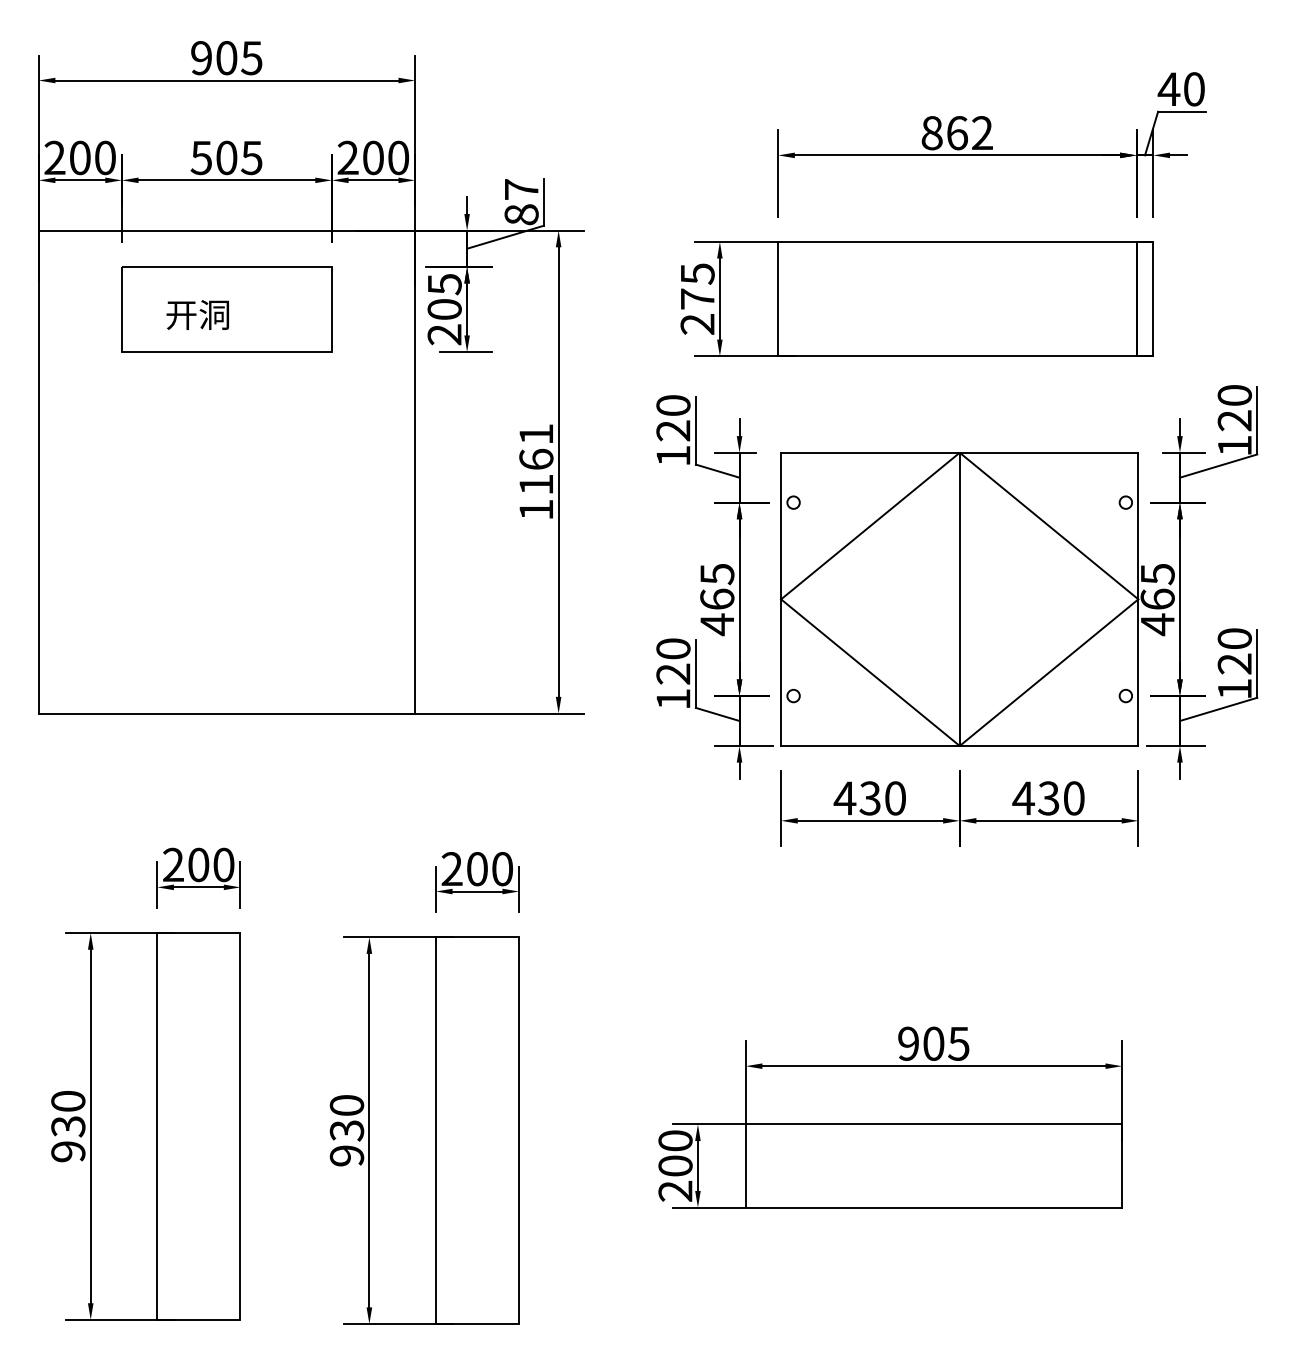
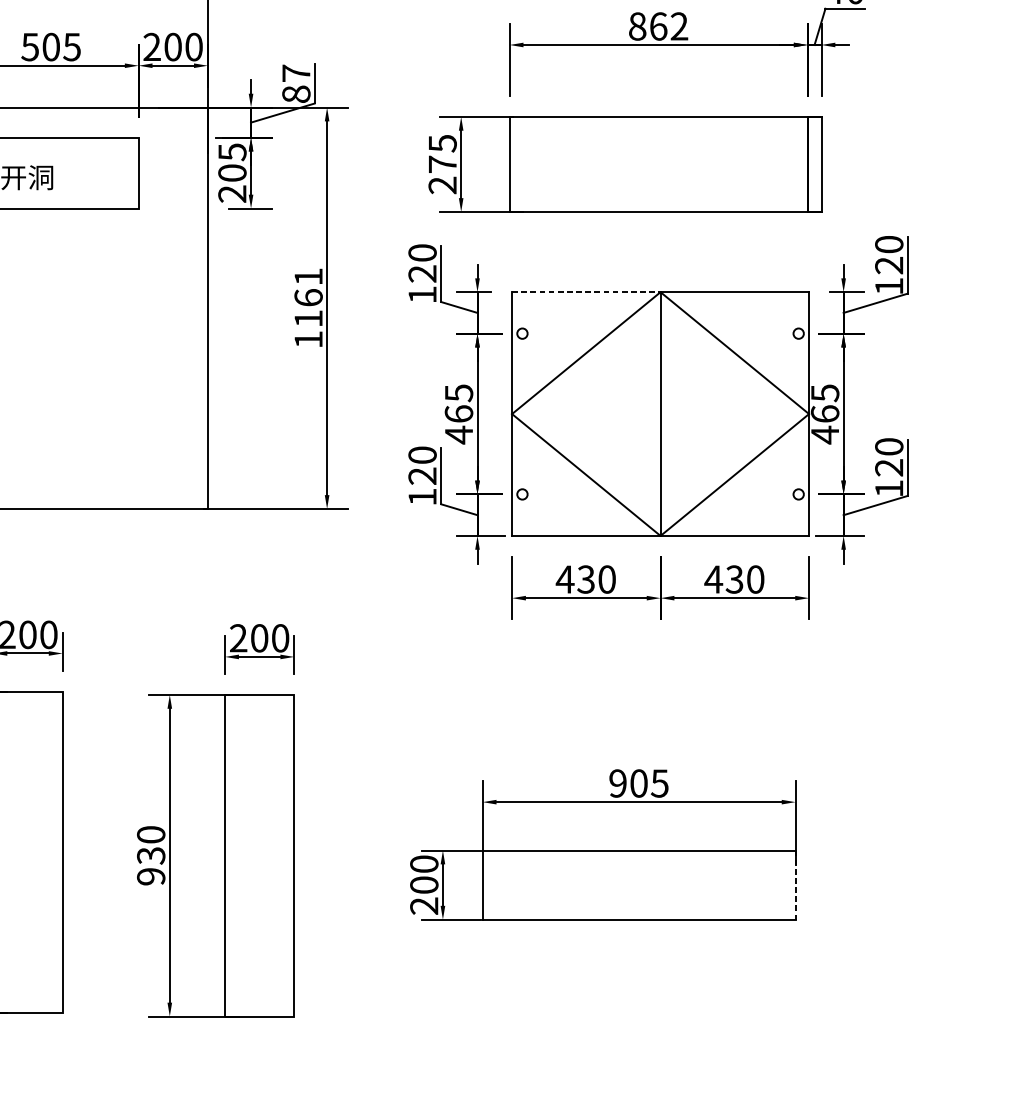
line: (870, 452) -> (586, 291), solid -> dashed
line: (1122, 1166) -> (795, 885), solid -> dashed

